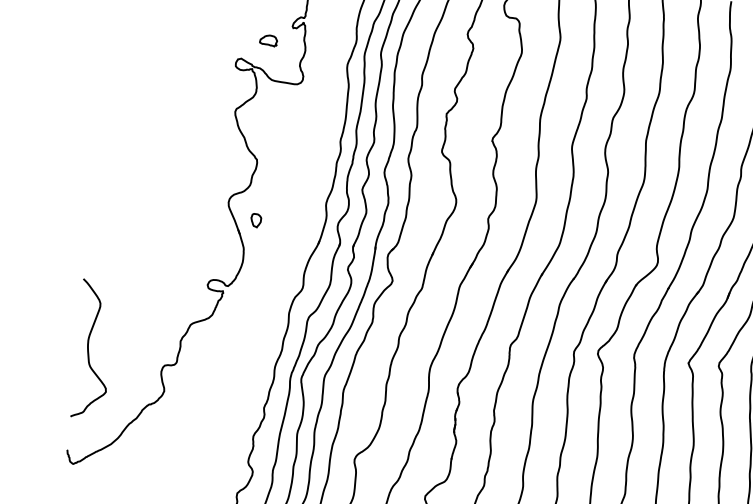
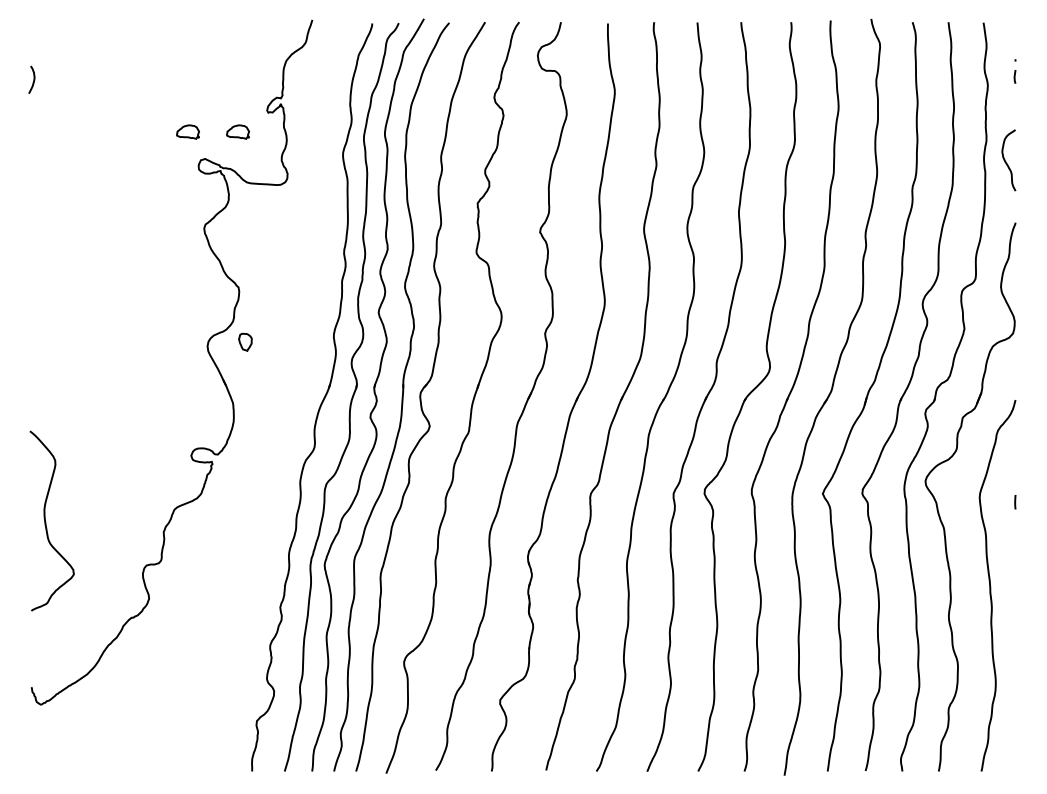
part: (229, 36) -> (187, 131), added
part: (256, 220) -> (245, 341), moved
curve: (89, 349) -> (46, 521), moved

